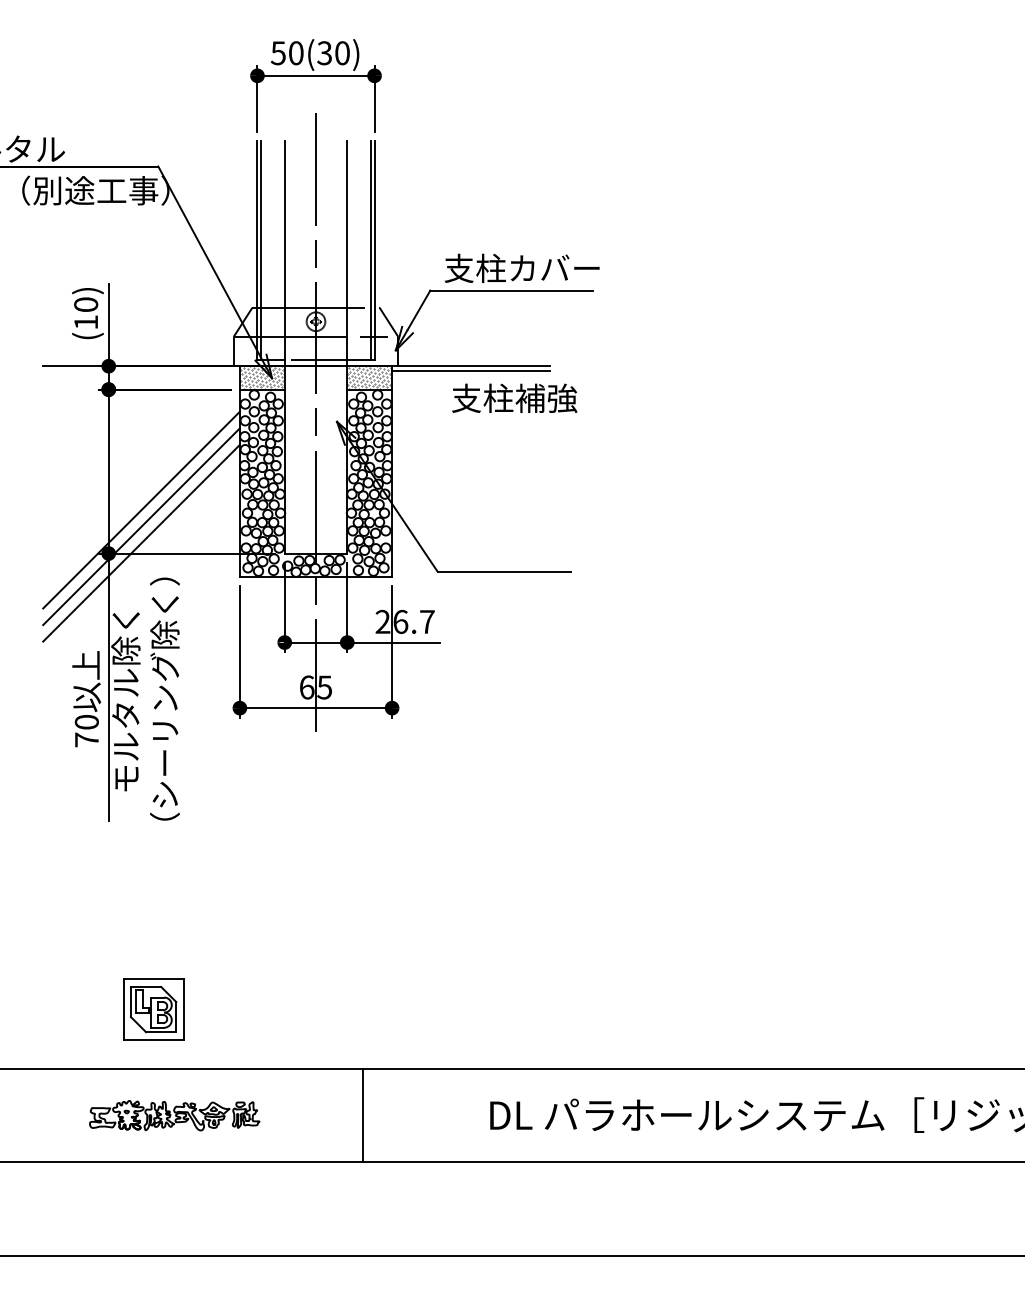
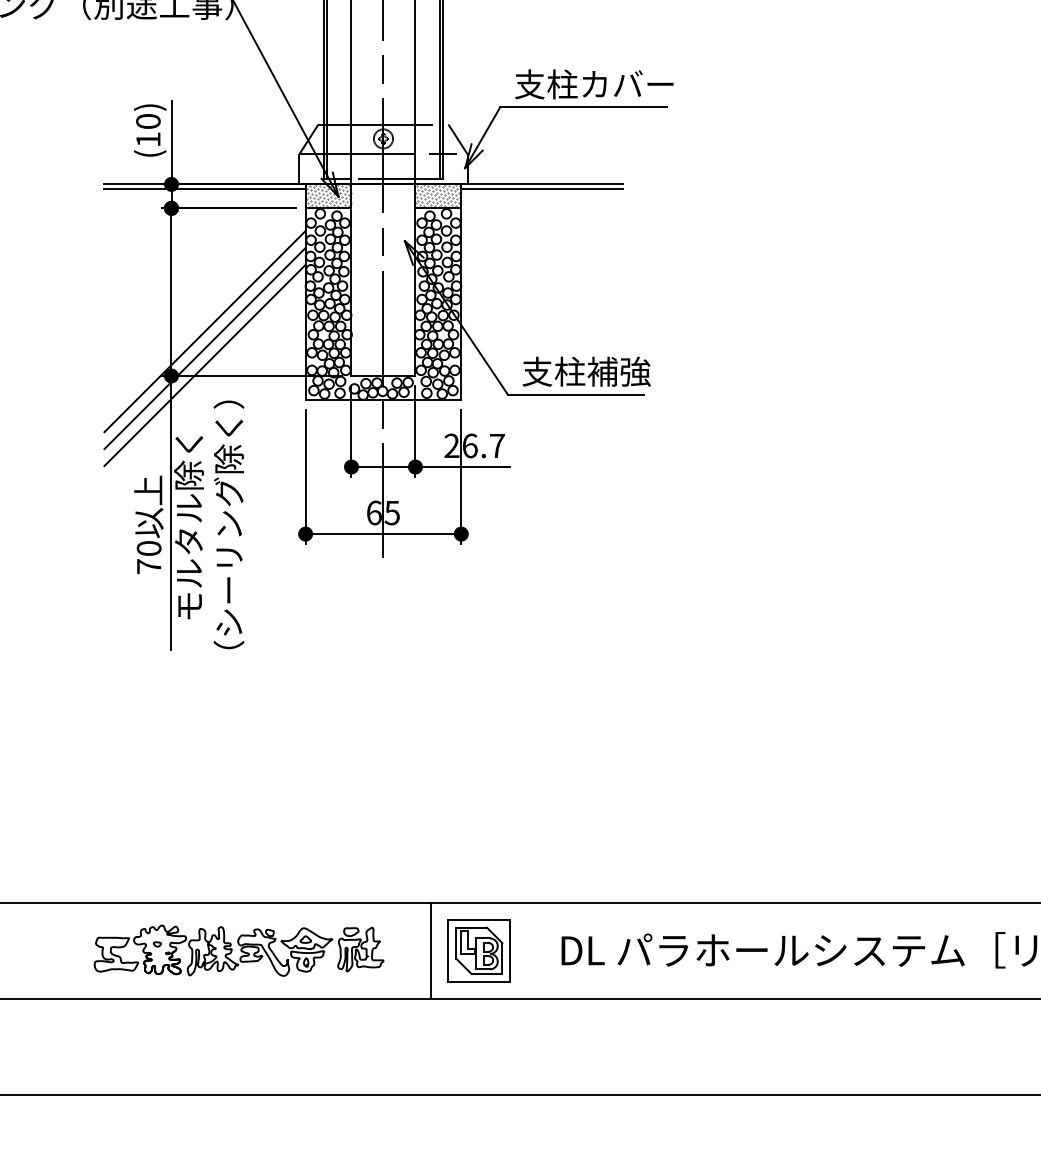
line: (141, 370) -> (204, 188), added
text: (514, 398) -> (586, 371), moved
part: (153, 1009) -> (479, 950), moved
part: (174, 1115) -> (238, 950), size x1.67

